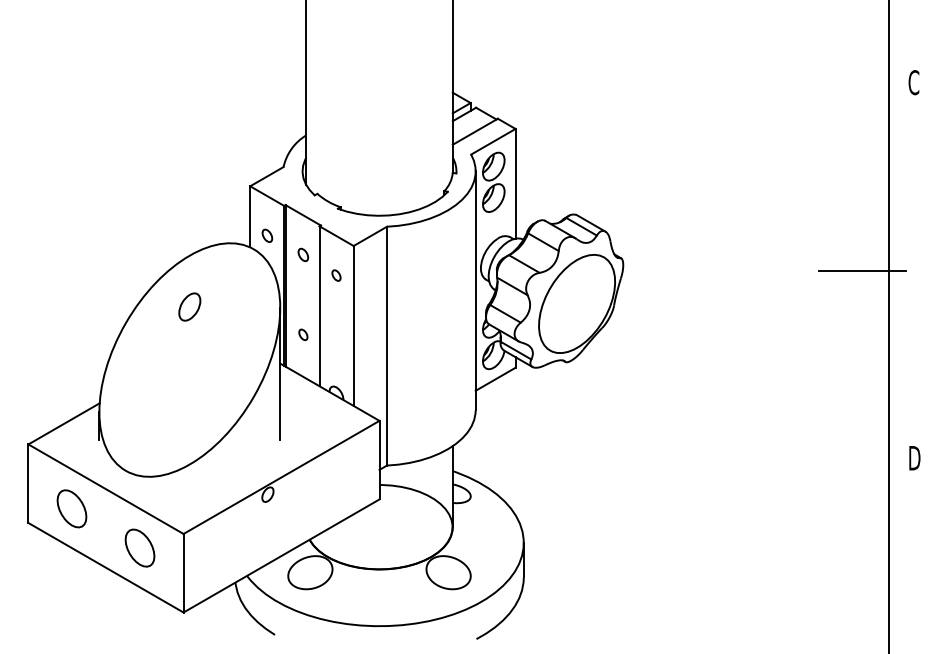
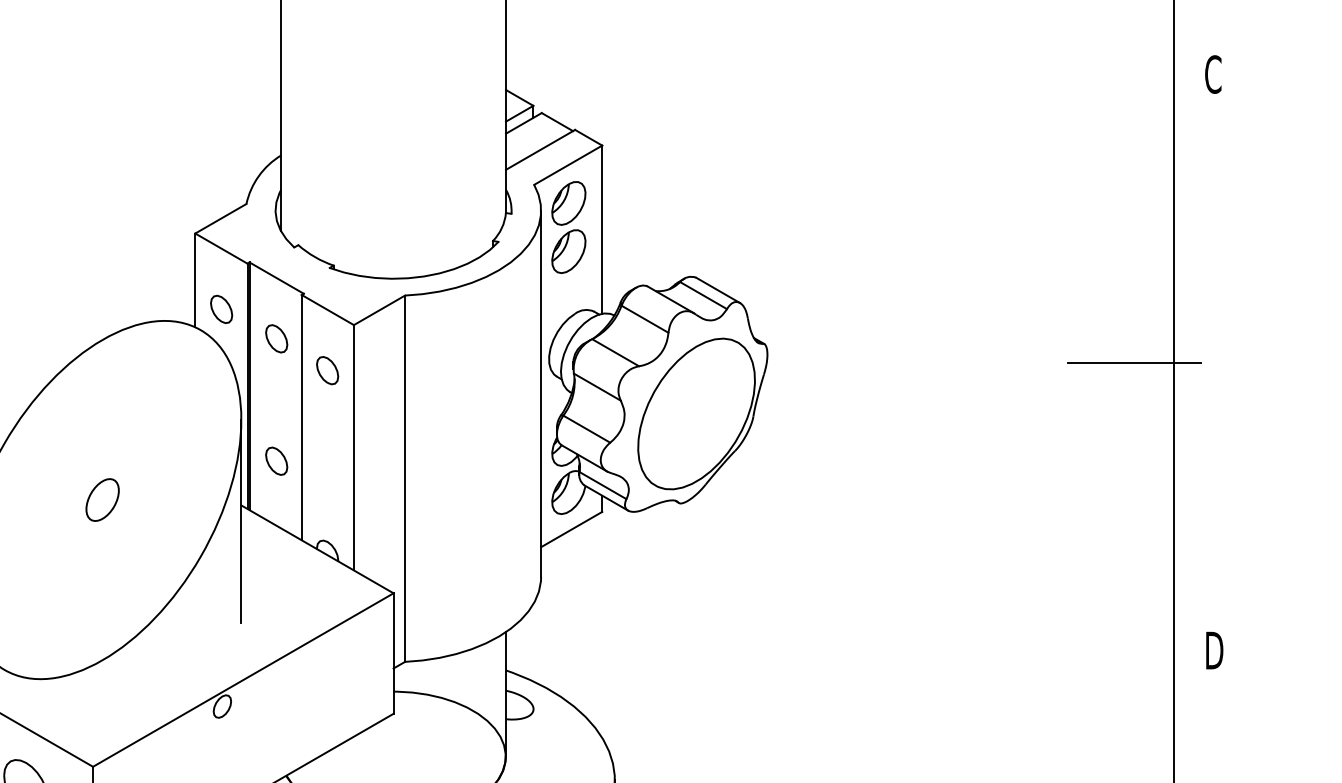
part: (267, 235) -> (221, 308), size x1.43
part: (303, 254) -> (276, 338), size x1.43
part: (336, 275) -> (327, 370), size x1.67
part: (189, 306) -> (102, 499), moved
part: (303, 334) -> (276, 460), size x1.67

